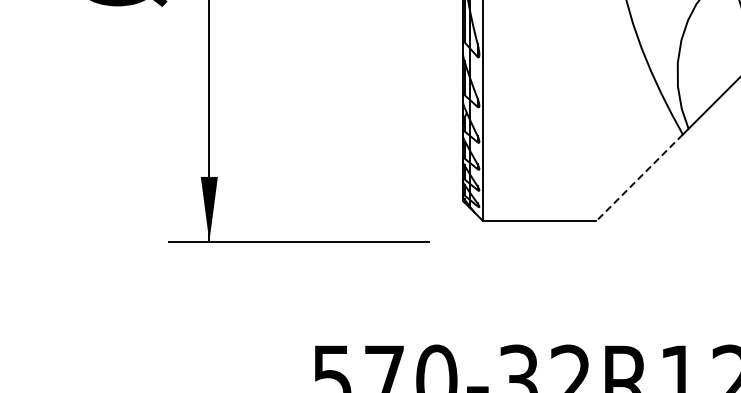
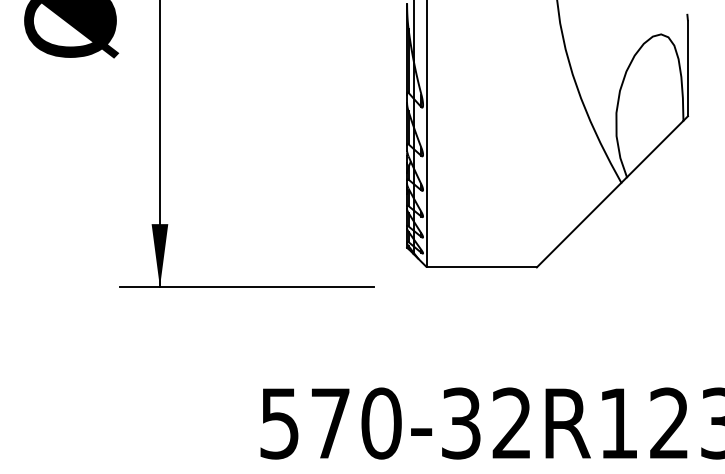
line: (639, 178) -> (579, 225), dashed -> solid

